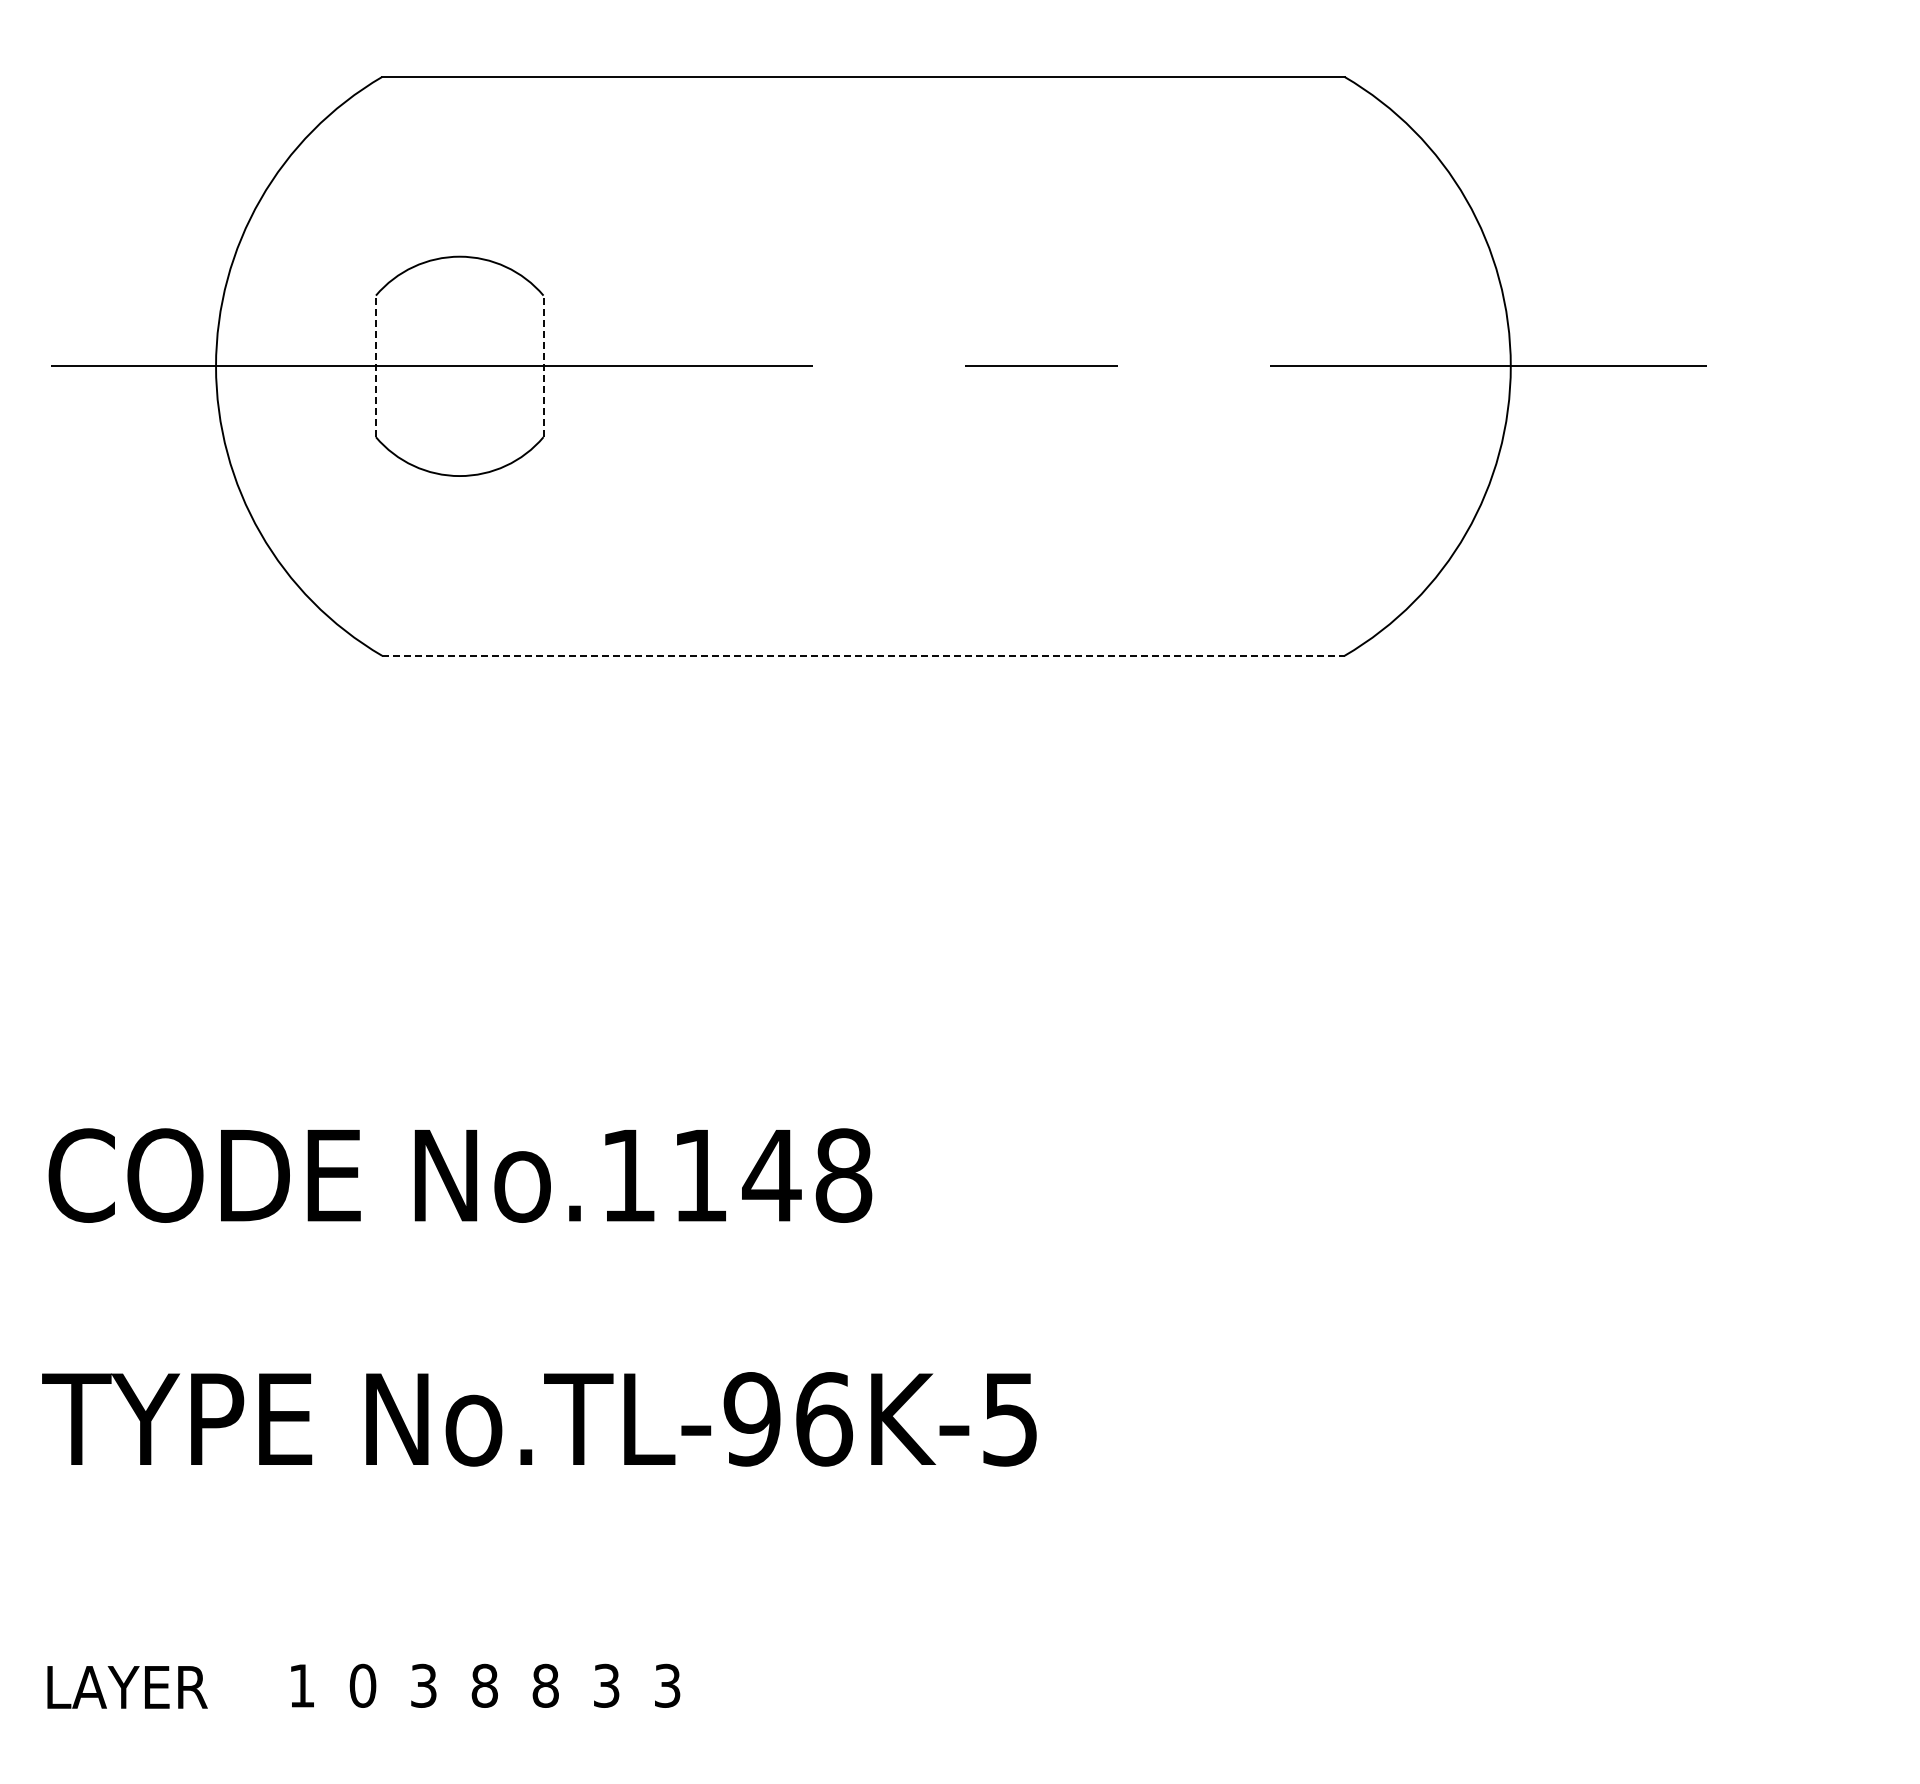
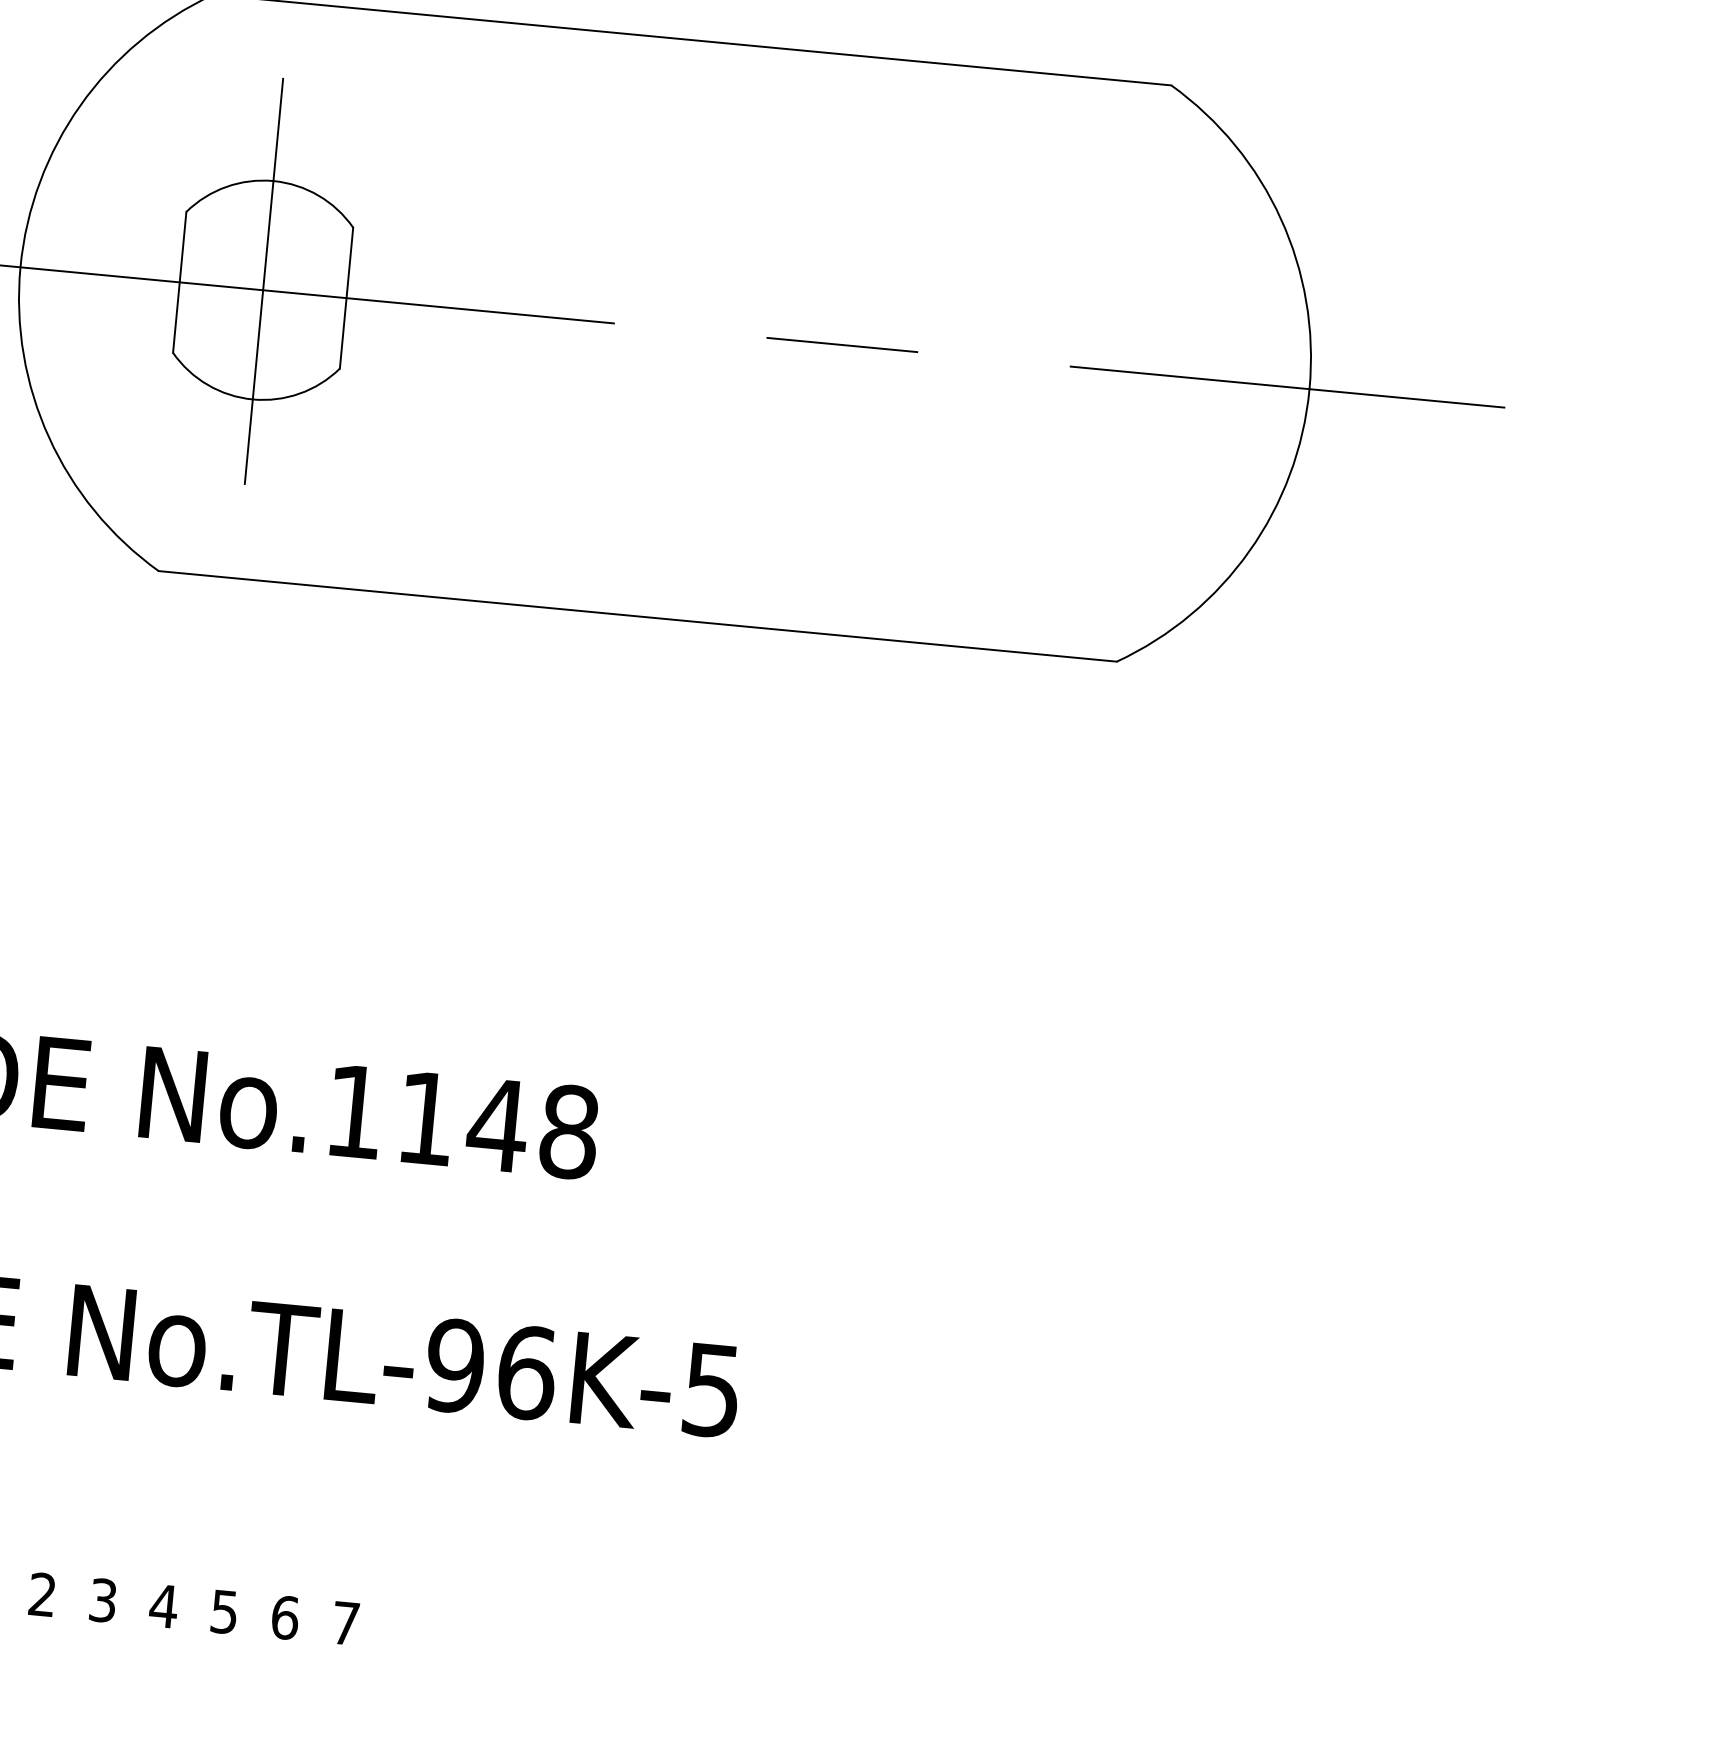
line: (459, 357) -> (263, 281), added
line: (375, 366) -> (179, 282), dashed -> solid
line: (543, 366) -> (346, 298), dashed -> solid
line: (863, 655) -> (637, 616), dashed -> solid
text: (362, 1685) -> (42, 1594), 0 -> 2
text: (484, 1685) -> (163, 1605), 8 -> 4
text: (545, 1685) -> (224, 1611), 8 -> 5
text: (606, 1685) -> (285, 1617), 3 -> 6
text: (667, 1685) -> (345, 1623), 3 -> 7

